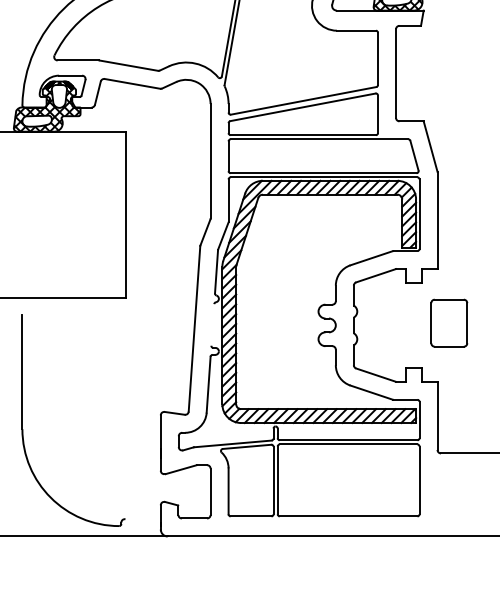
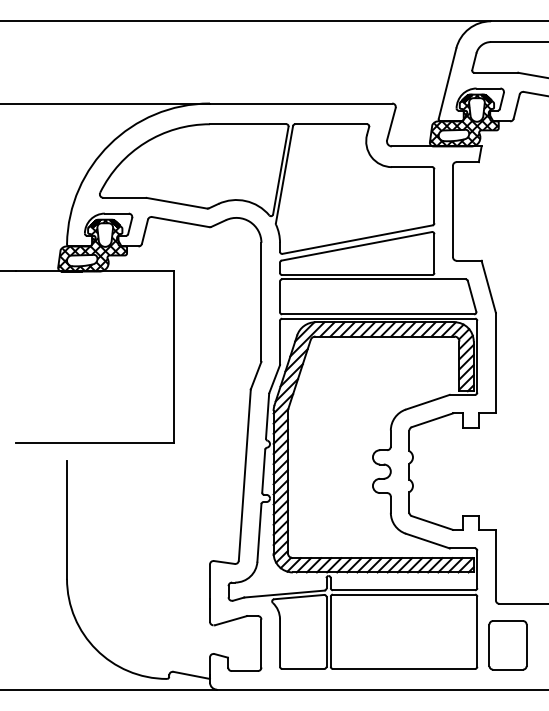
part: (448, 323) -> (507, 645), moved
line: (212, 324) -> (263, 470), added
line: (142, 521) -> (191, 674), added

